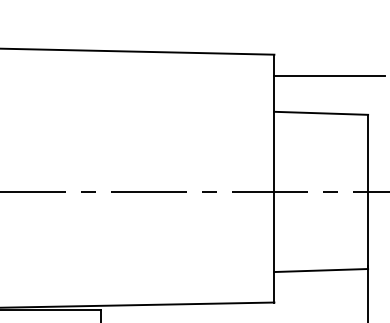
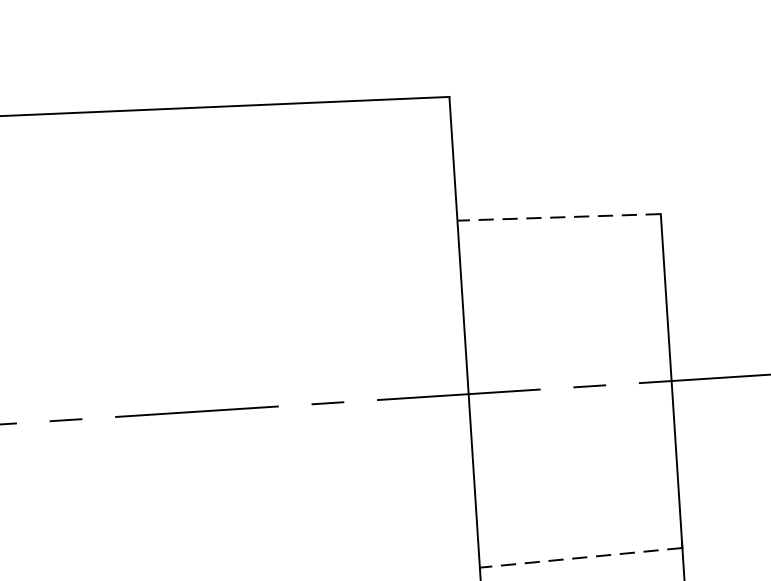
line: (329, 75) -> (571, 134), removed
line: (321, 113) -> (559, 217), solid -> dashed
line: (321, 270) -> (581, 557), solid -> dashed

